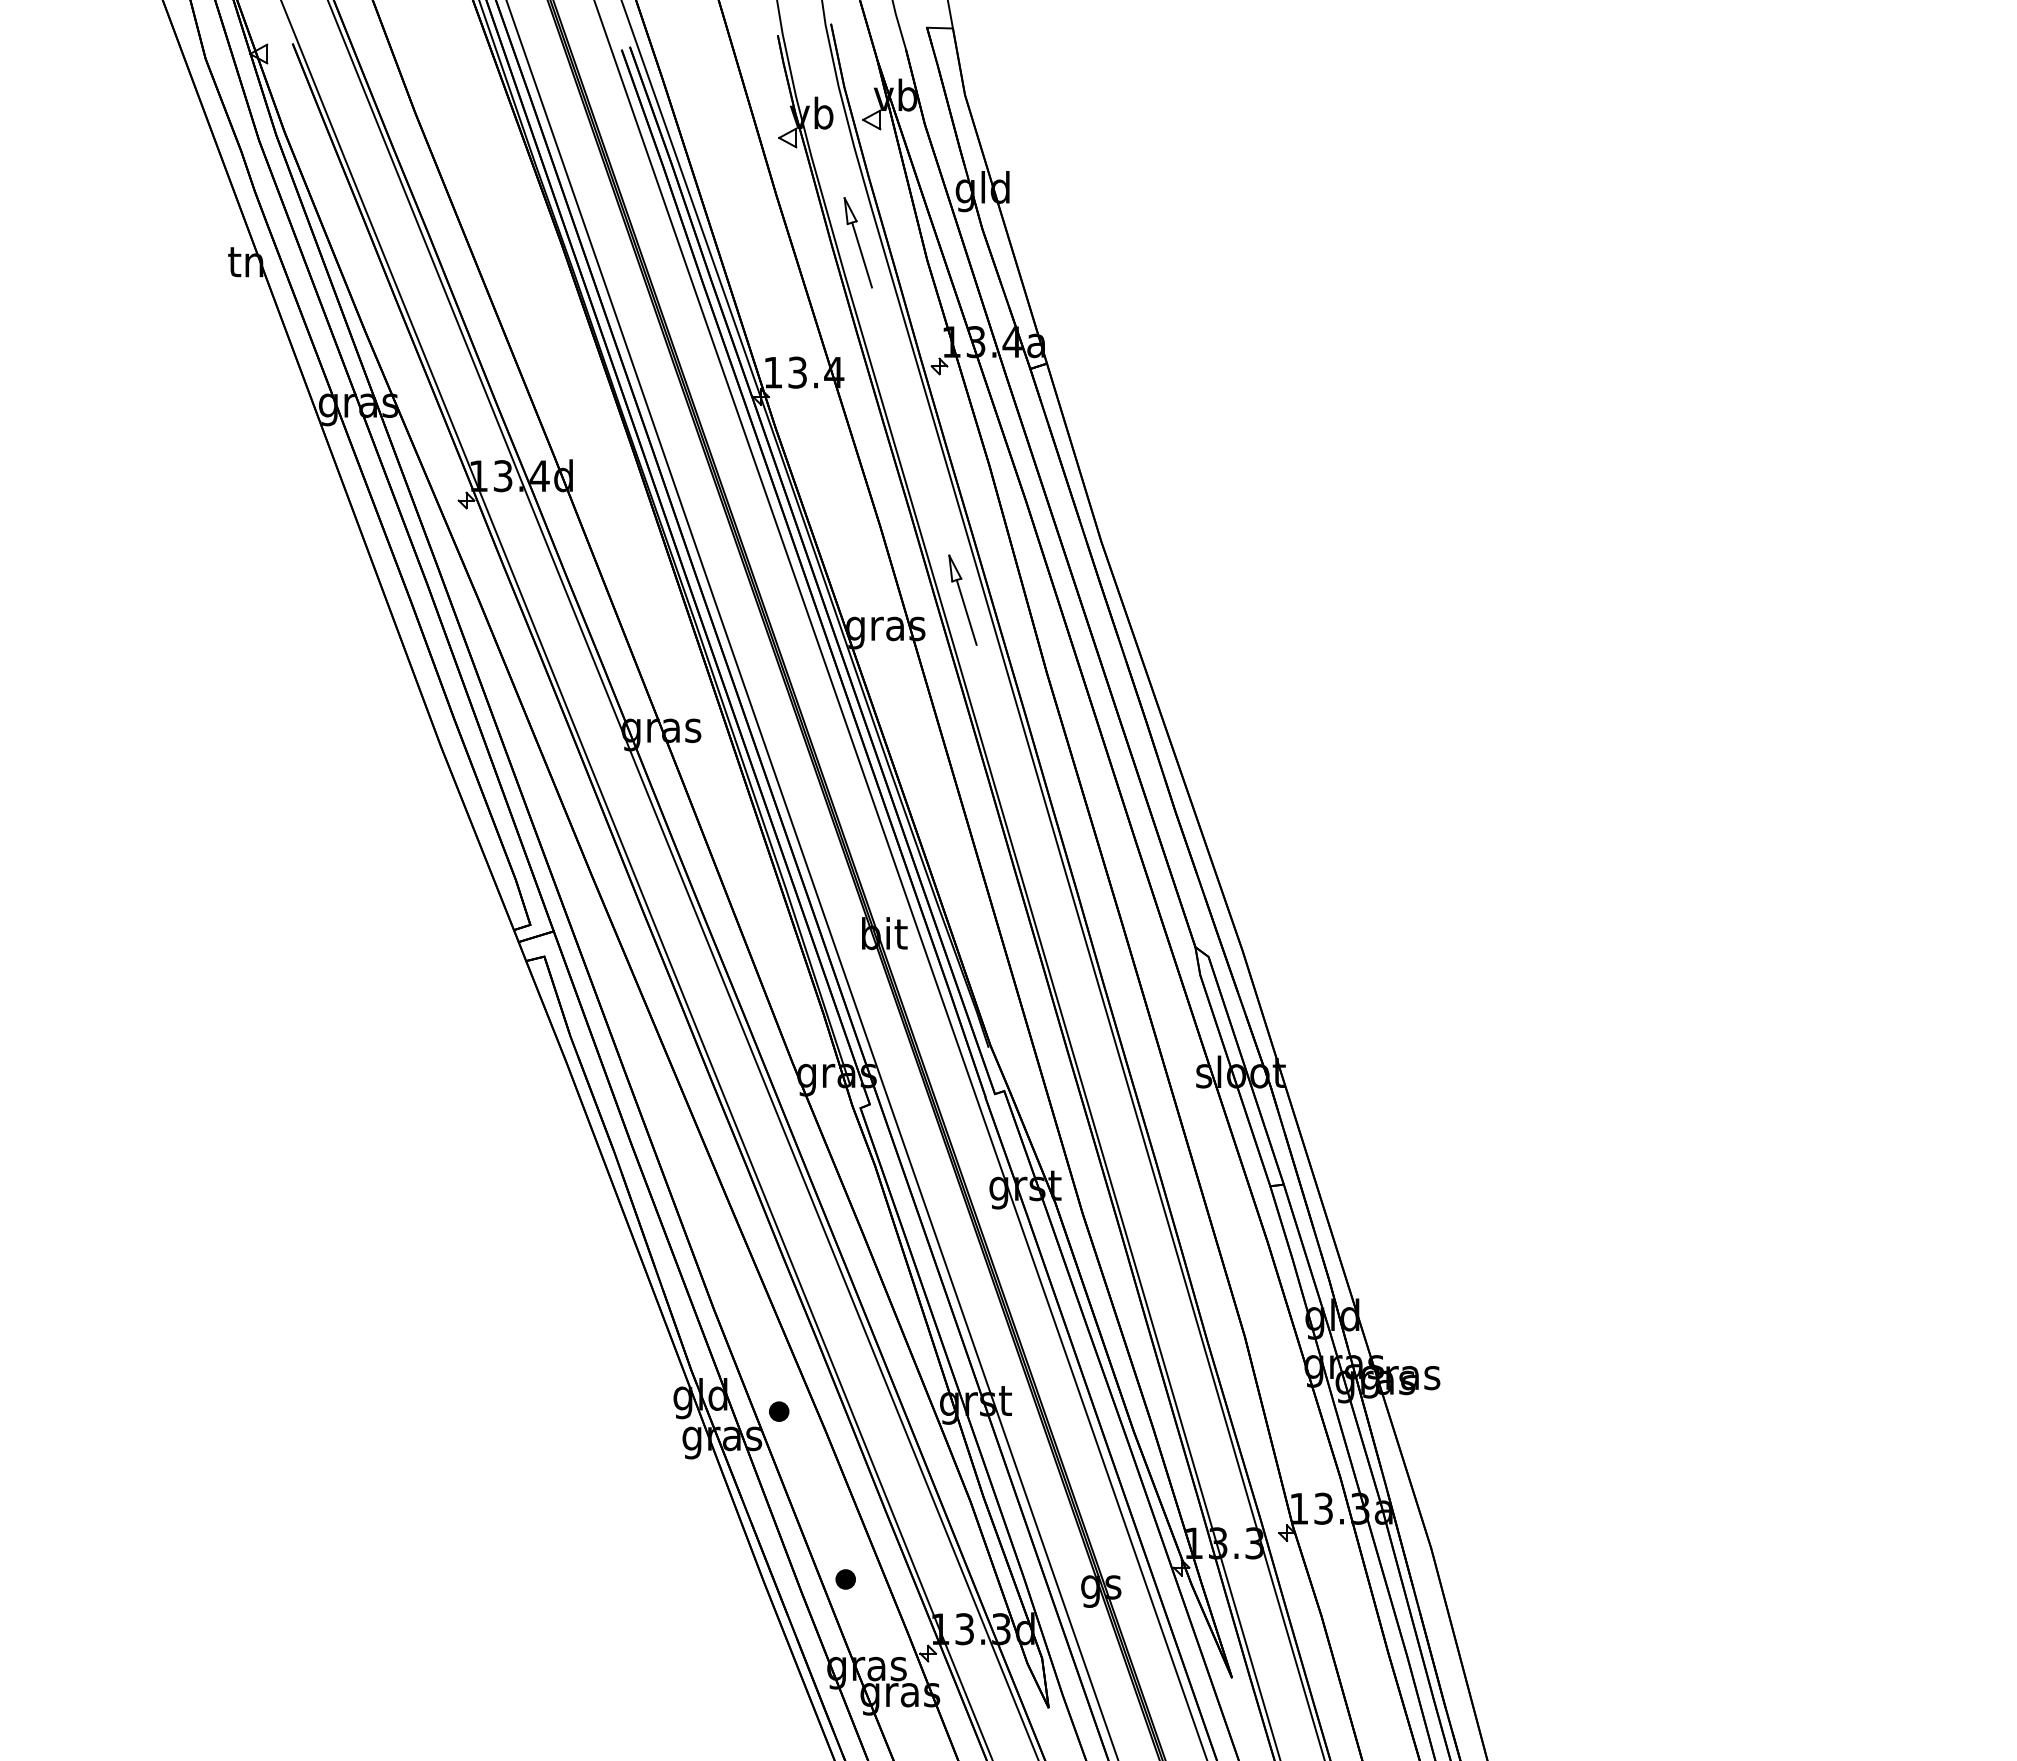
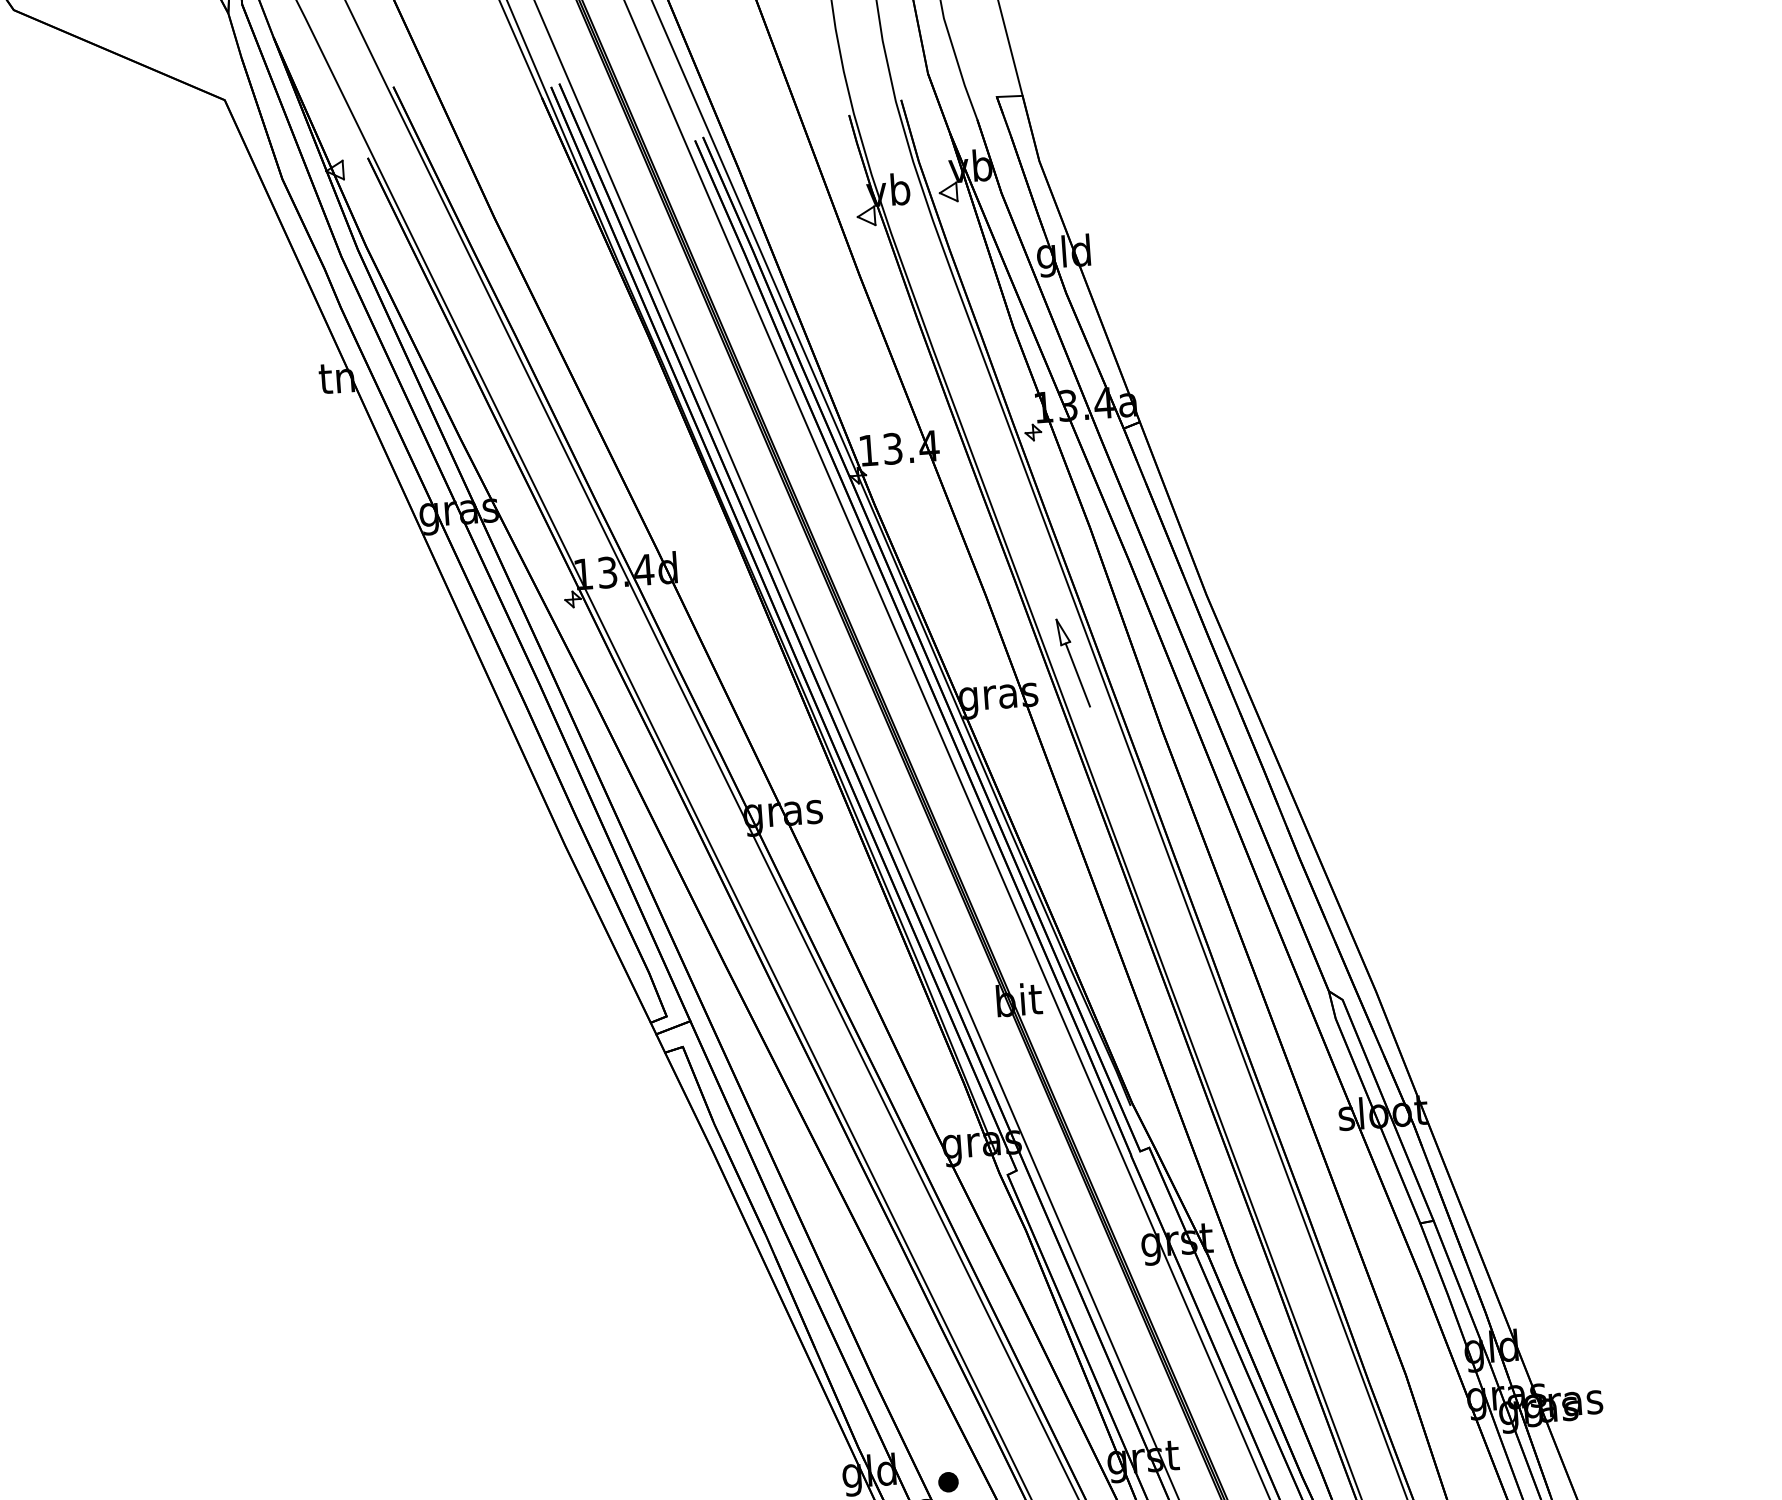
part: (857, 242) -> (943, 315), removed

